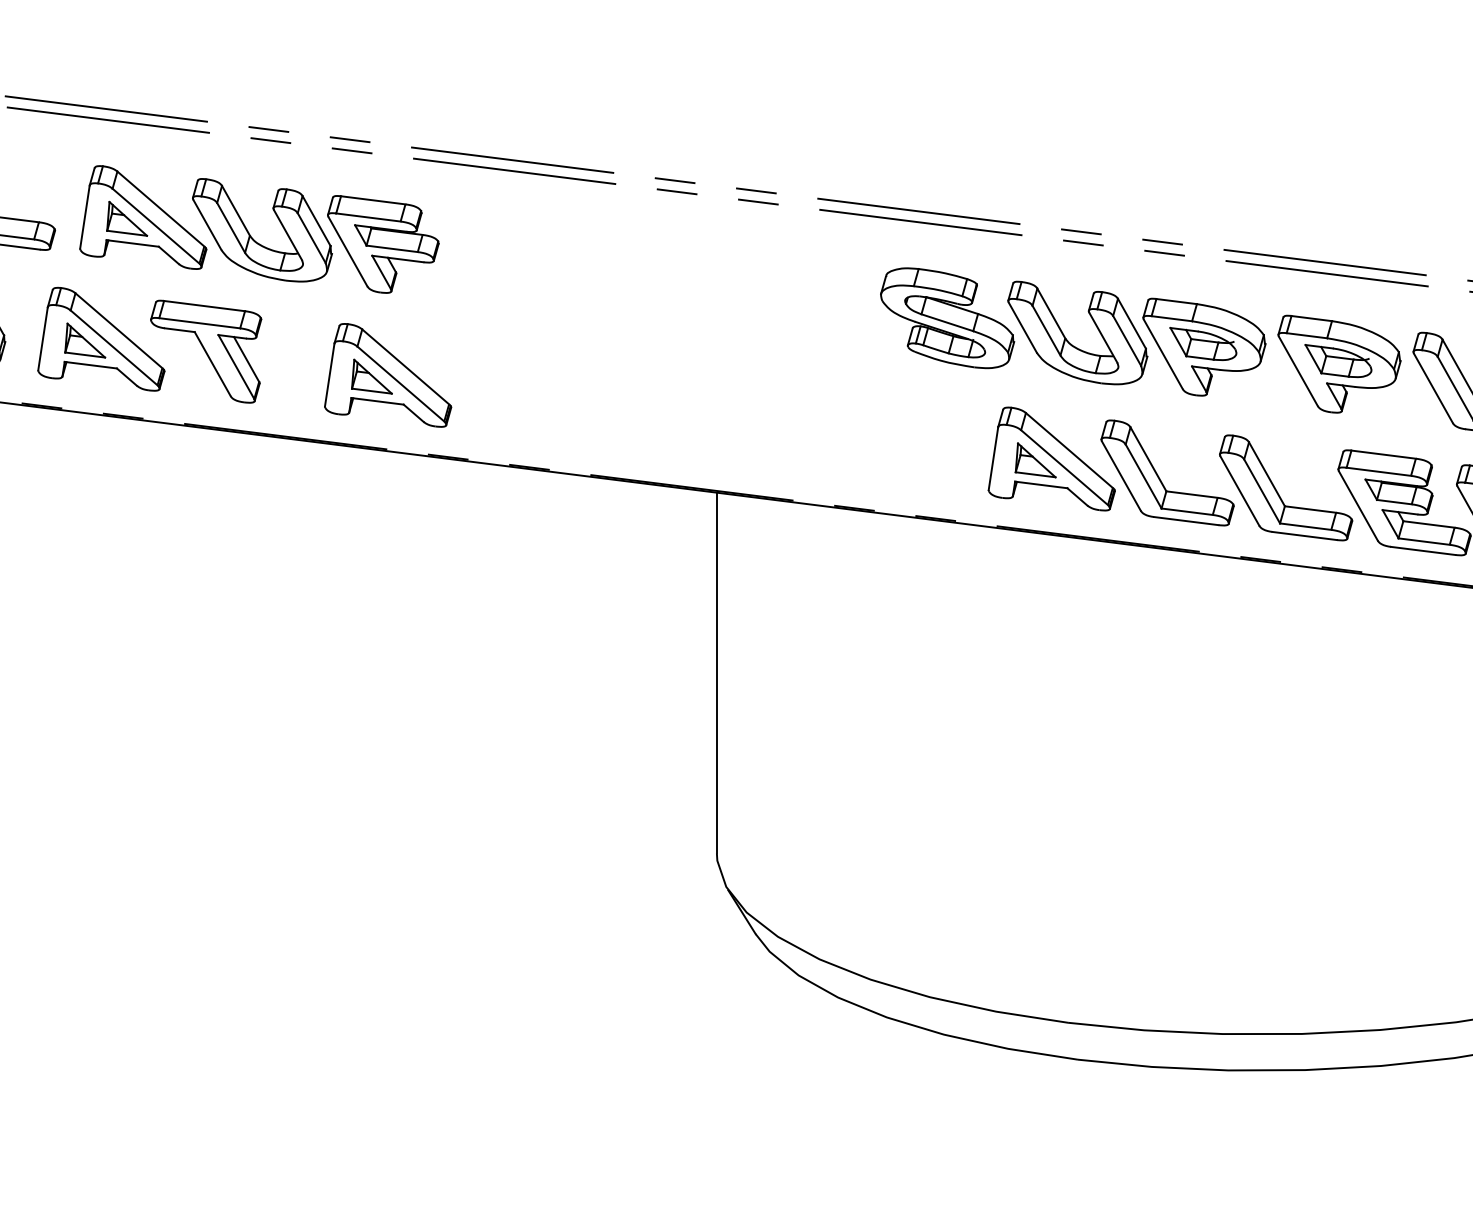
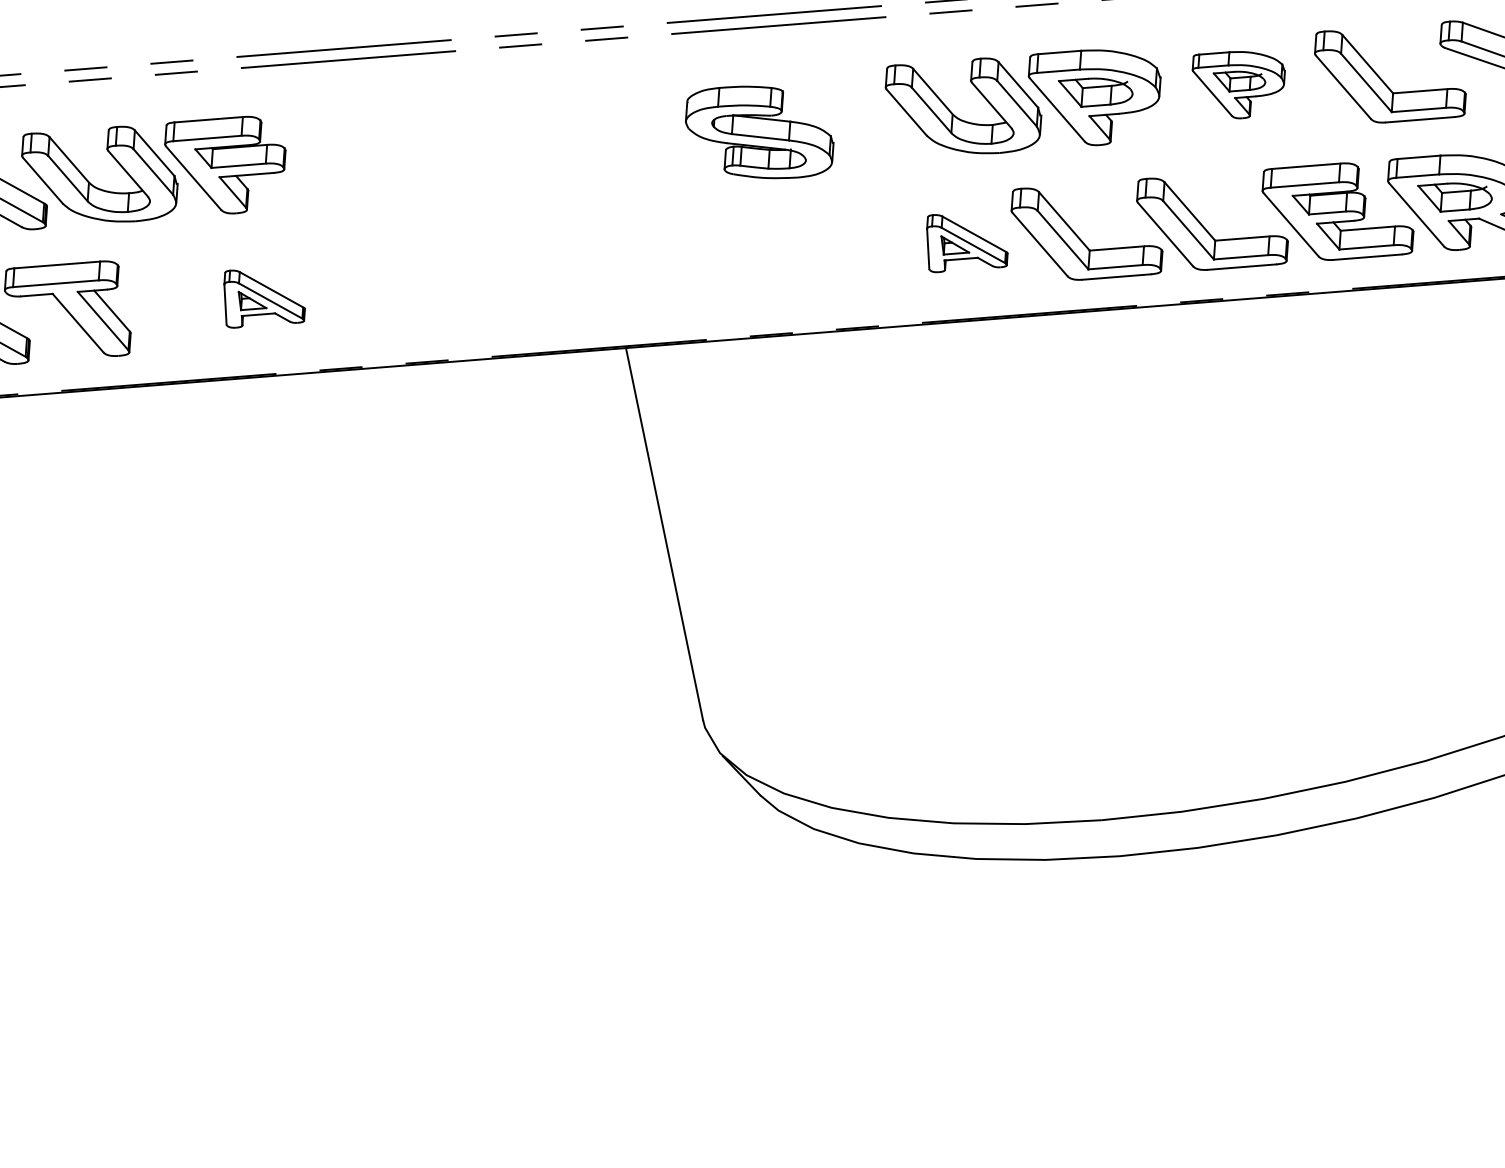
part: (947, 318) -> (759, 132), moved
part: (1339, 363) -> (1241, 81), size x0.7
part: (388, 375) -> (261, 297), size x0.6
part: (1051, 458) -> (964, 241), size x0.6

